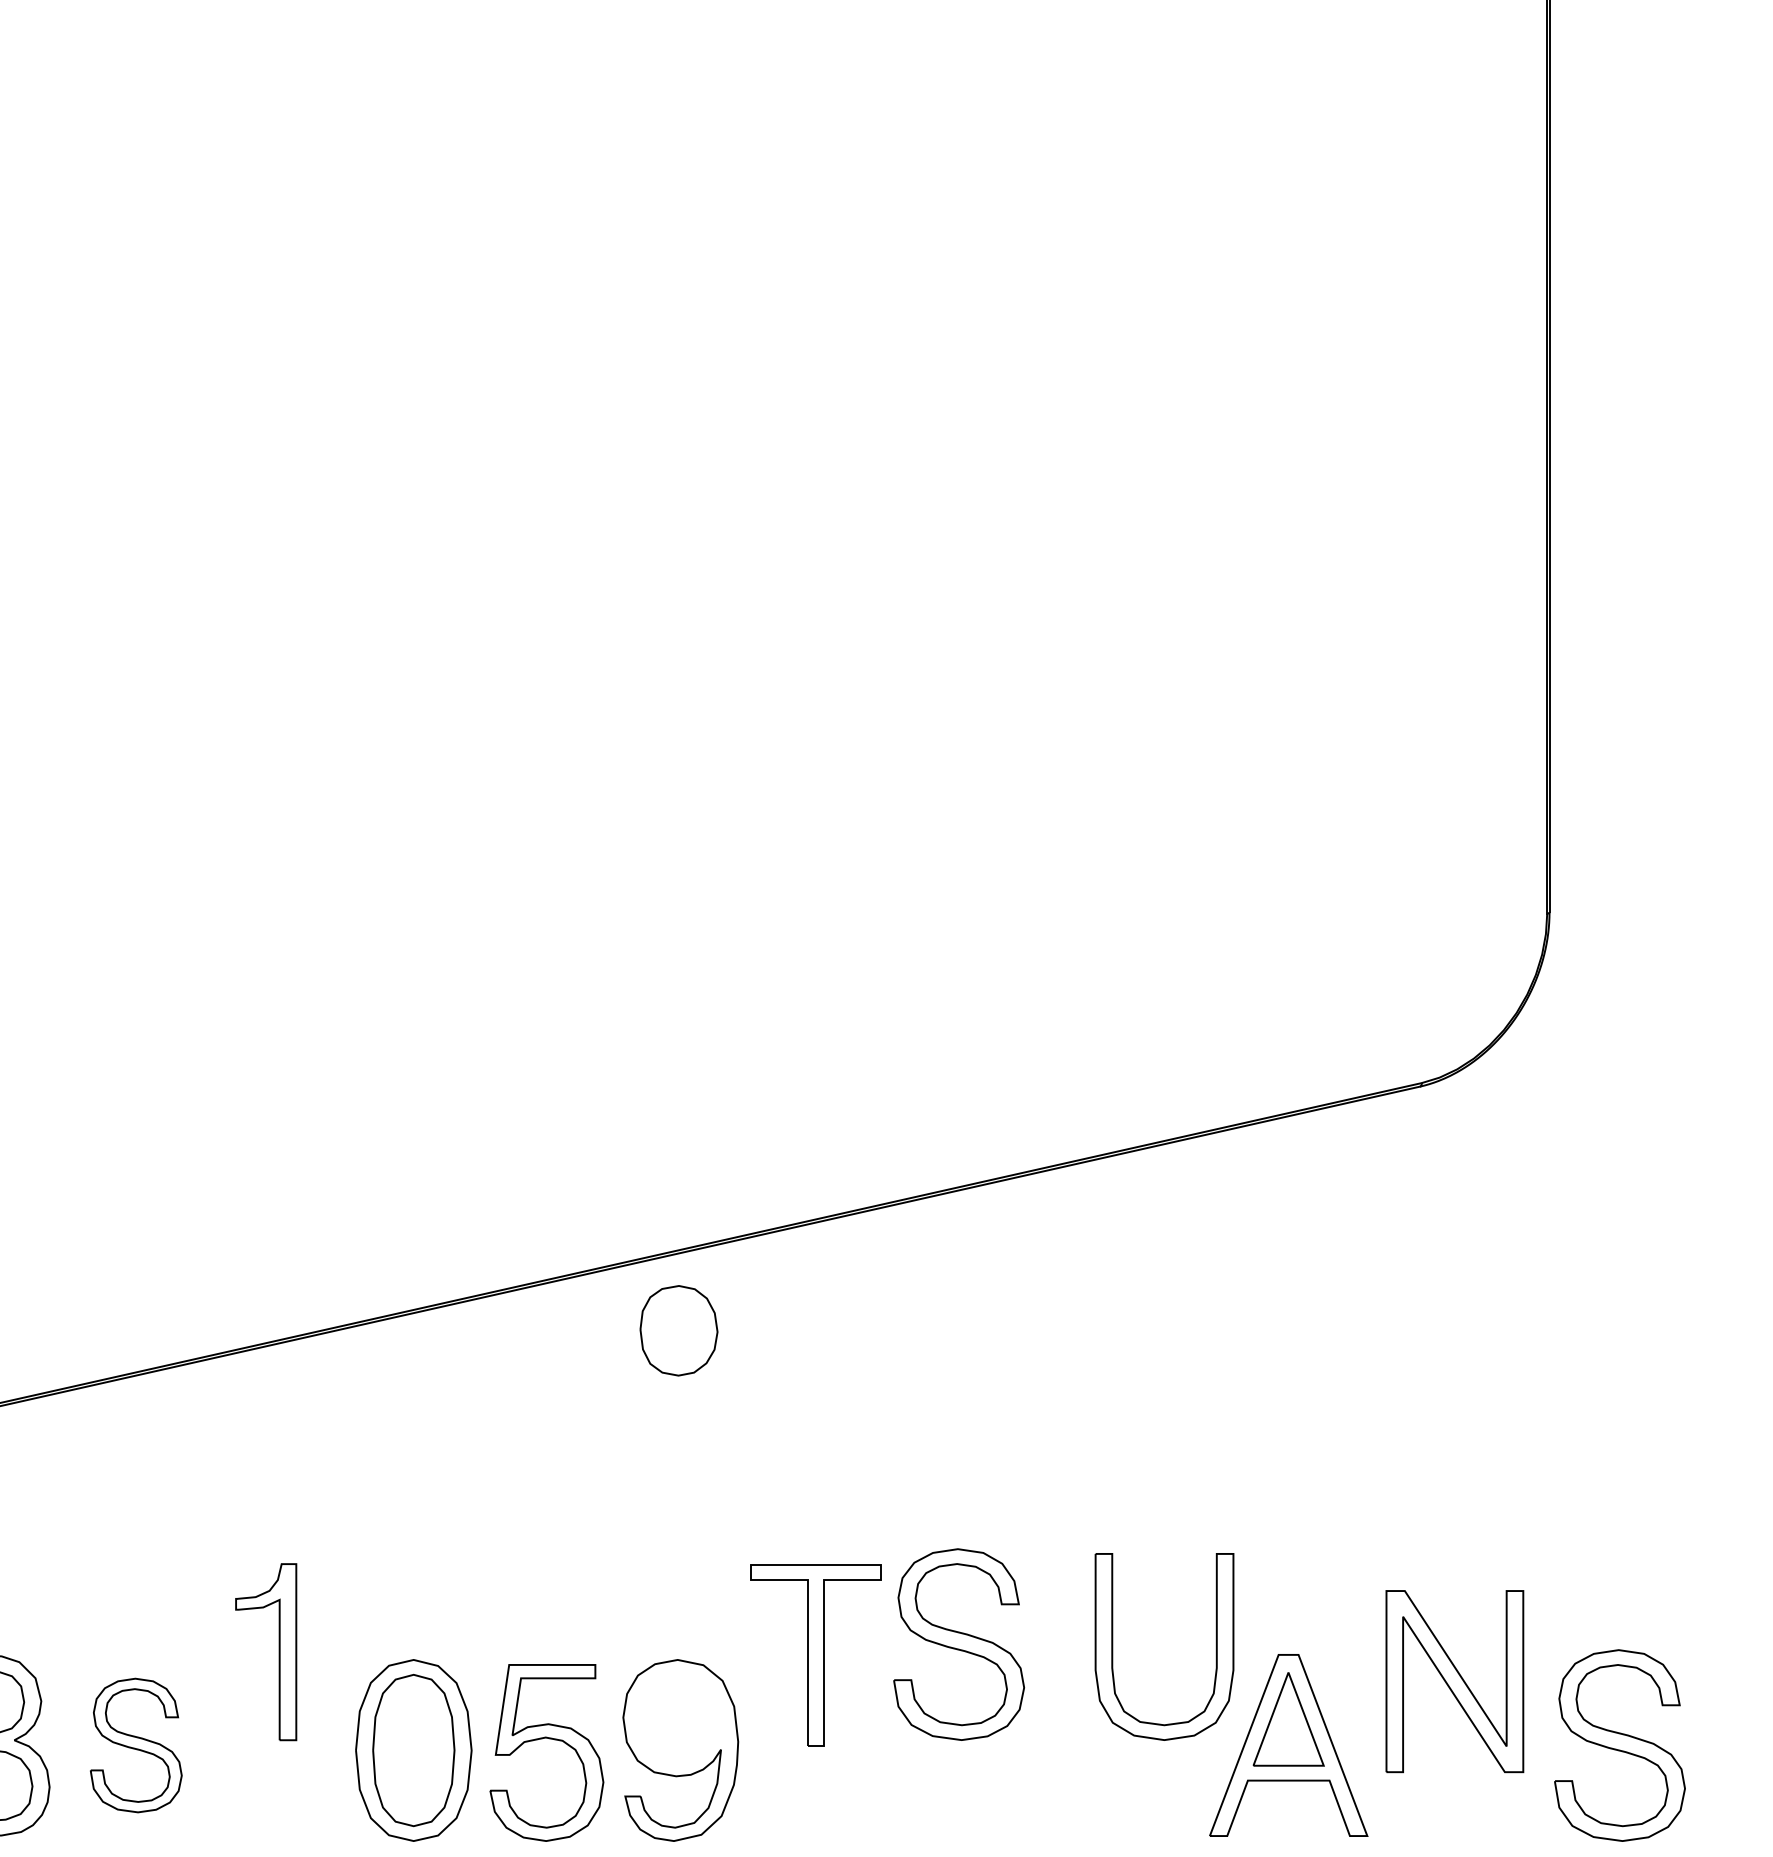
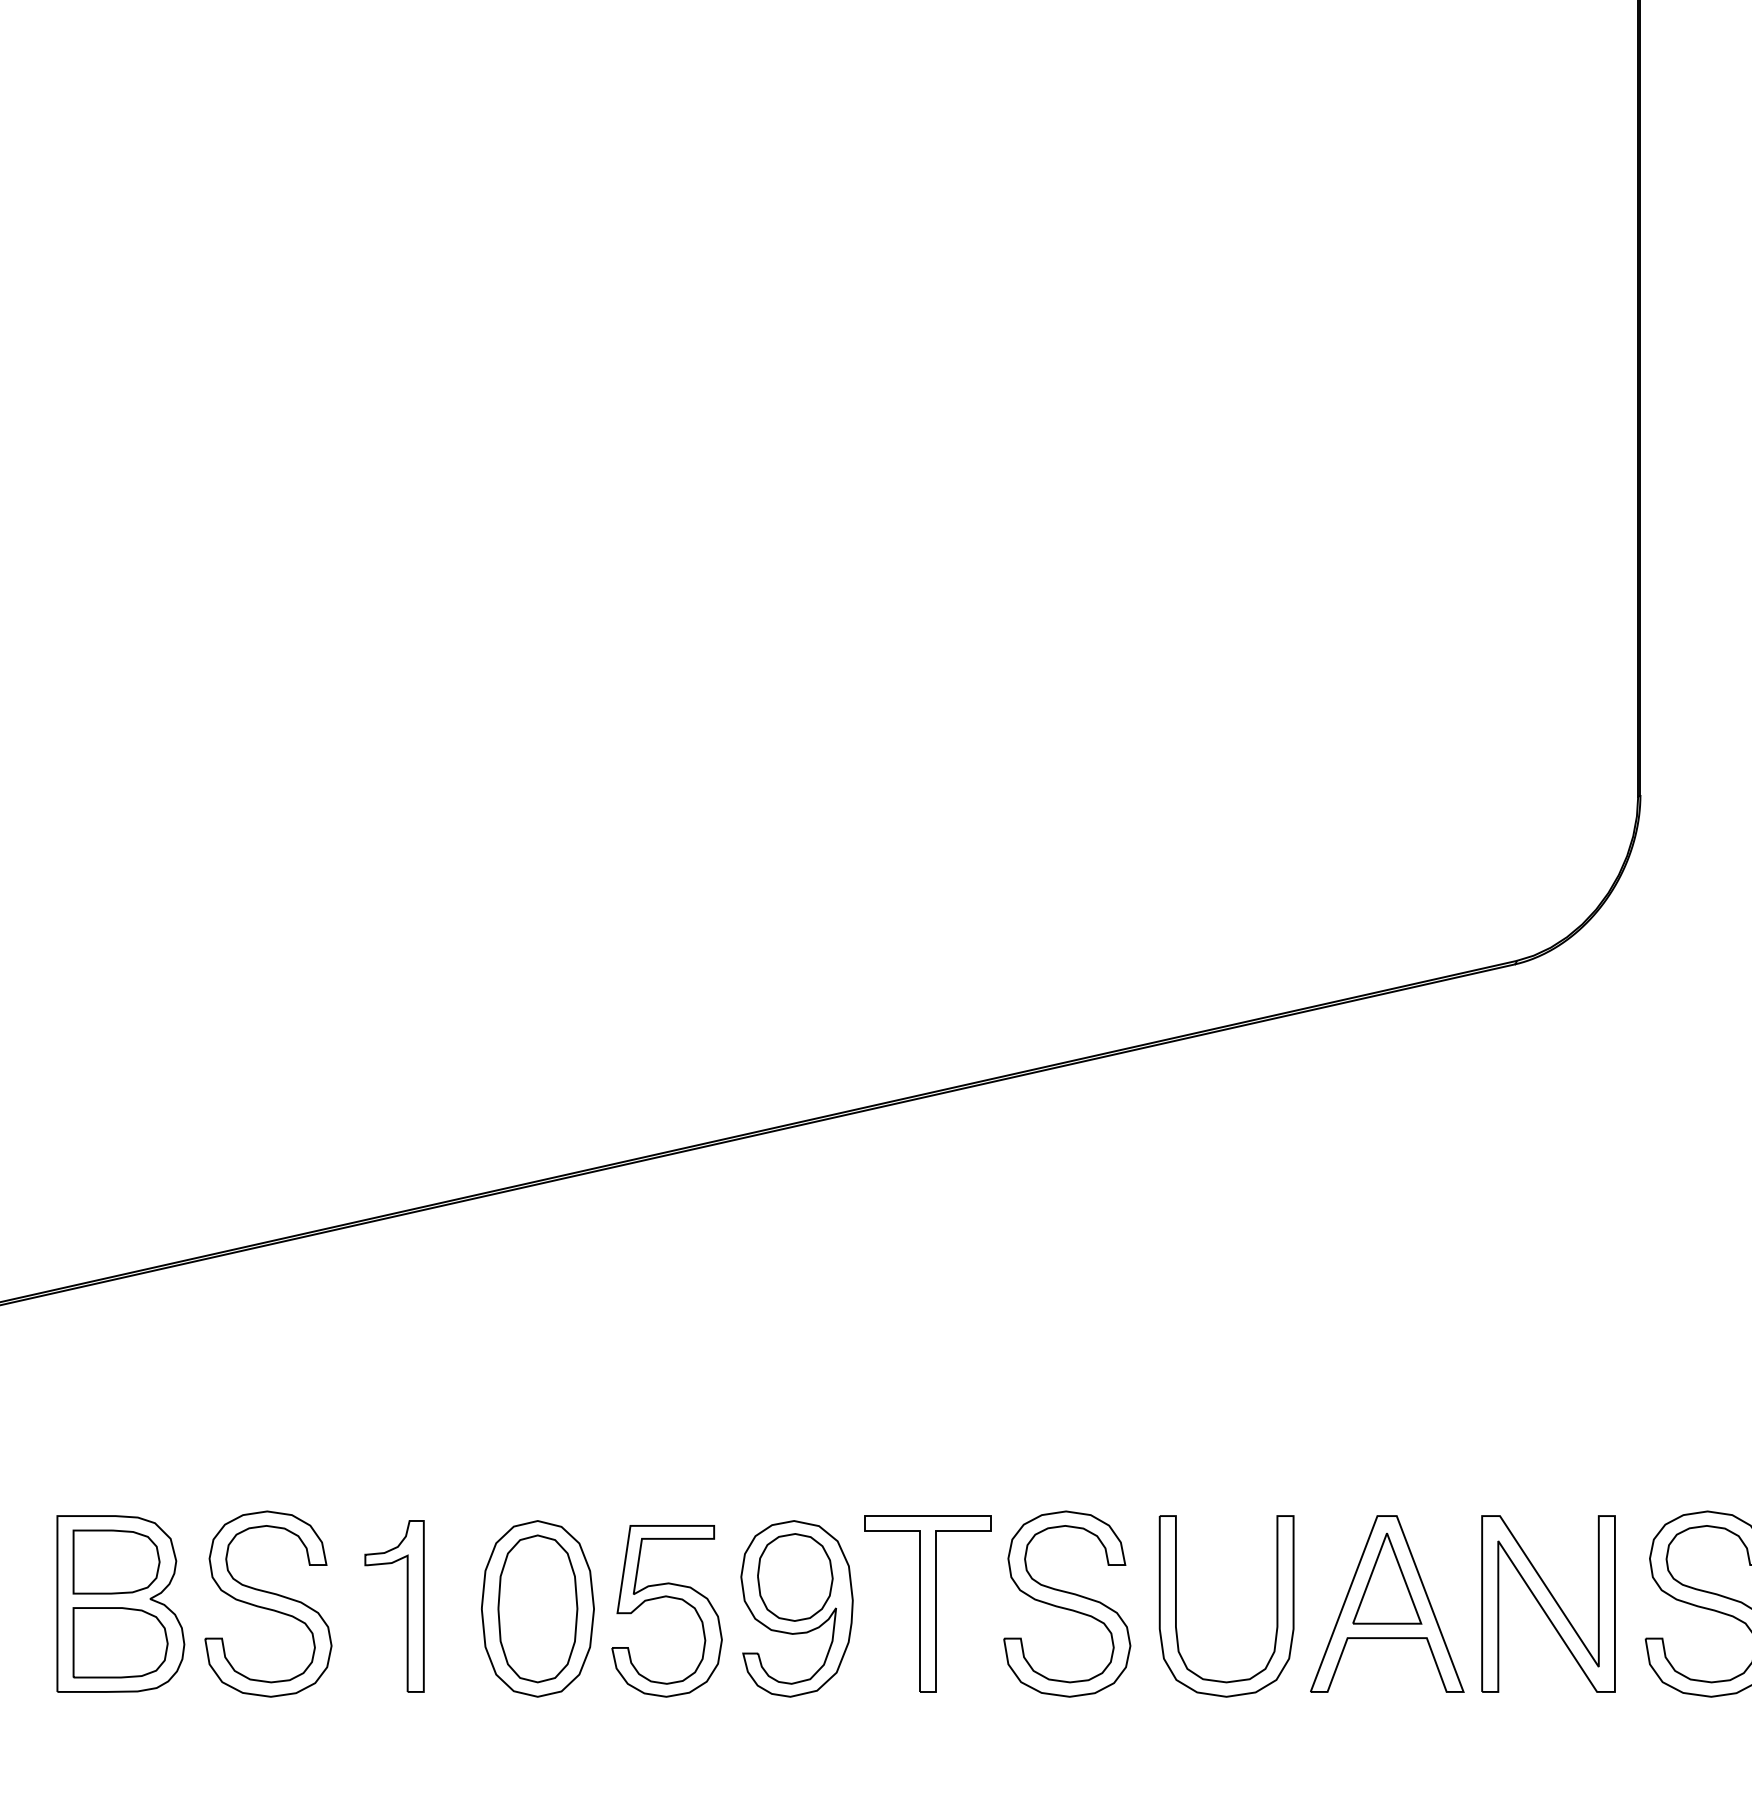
part: (679, 1330) -> (795, 1577), moved
part: (959, 1643) -> (1067, 1603), moved
part: (1112, 1647) -> (1176, 1606), moved
part: (278, 1652) -> (406, 1606), moved
part: (815, 1655) -> (927, 1603), moved
part: (1454, 1681) -> (1548, 1603), moved
part: (136, 1744) -> (268, 1603), size x1.43

